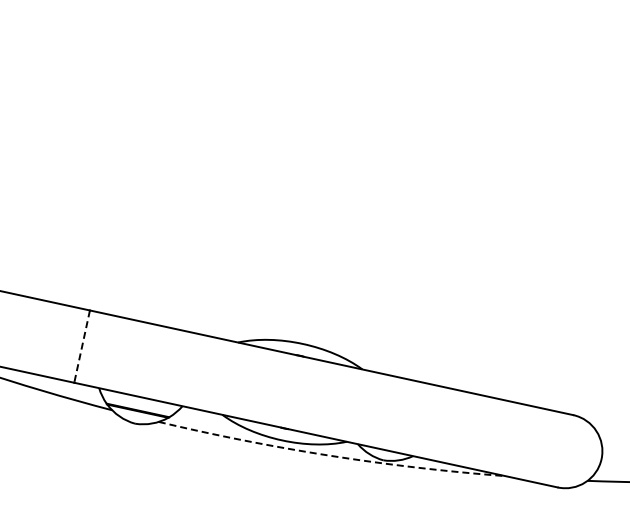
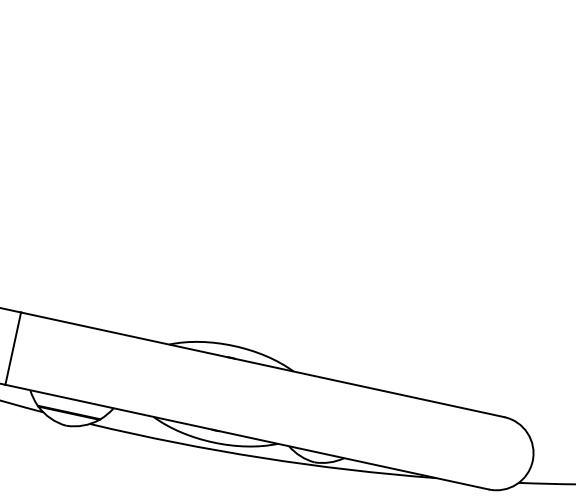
line: (82, 346) -> (13, 348), dashed -> solid
arc: (331, 455) -> (262, 457), dashed -> solid

